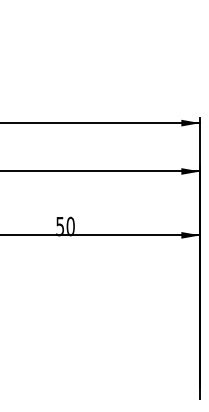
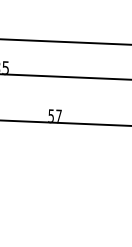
text: (70, 226) -> (58, 116), 50 -> 57

